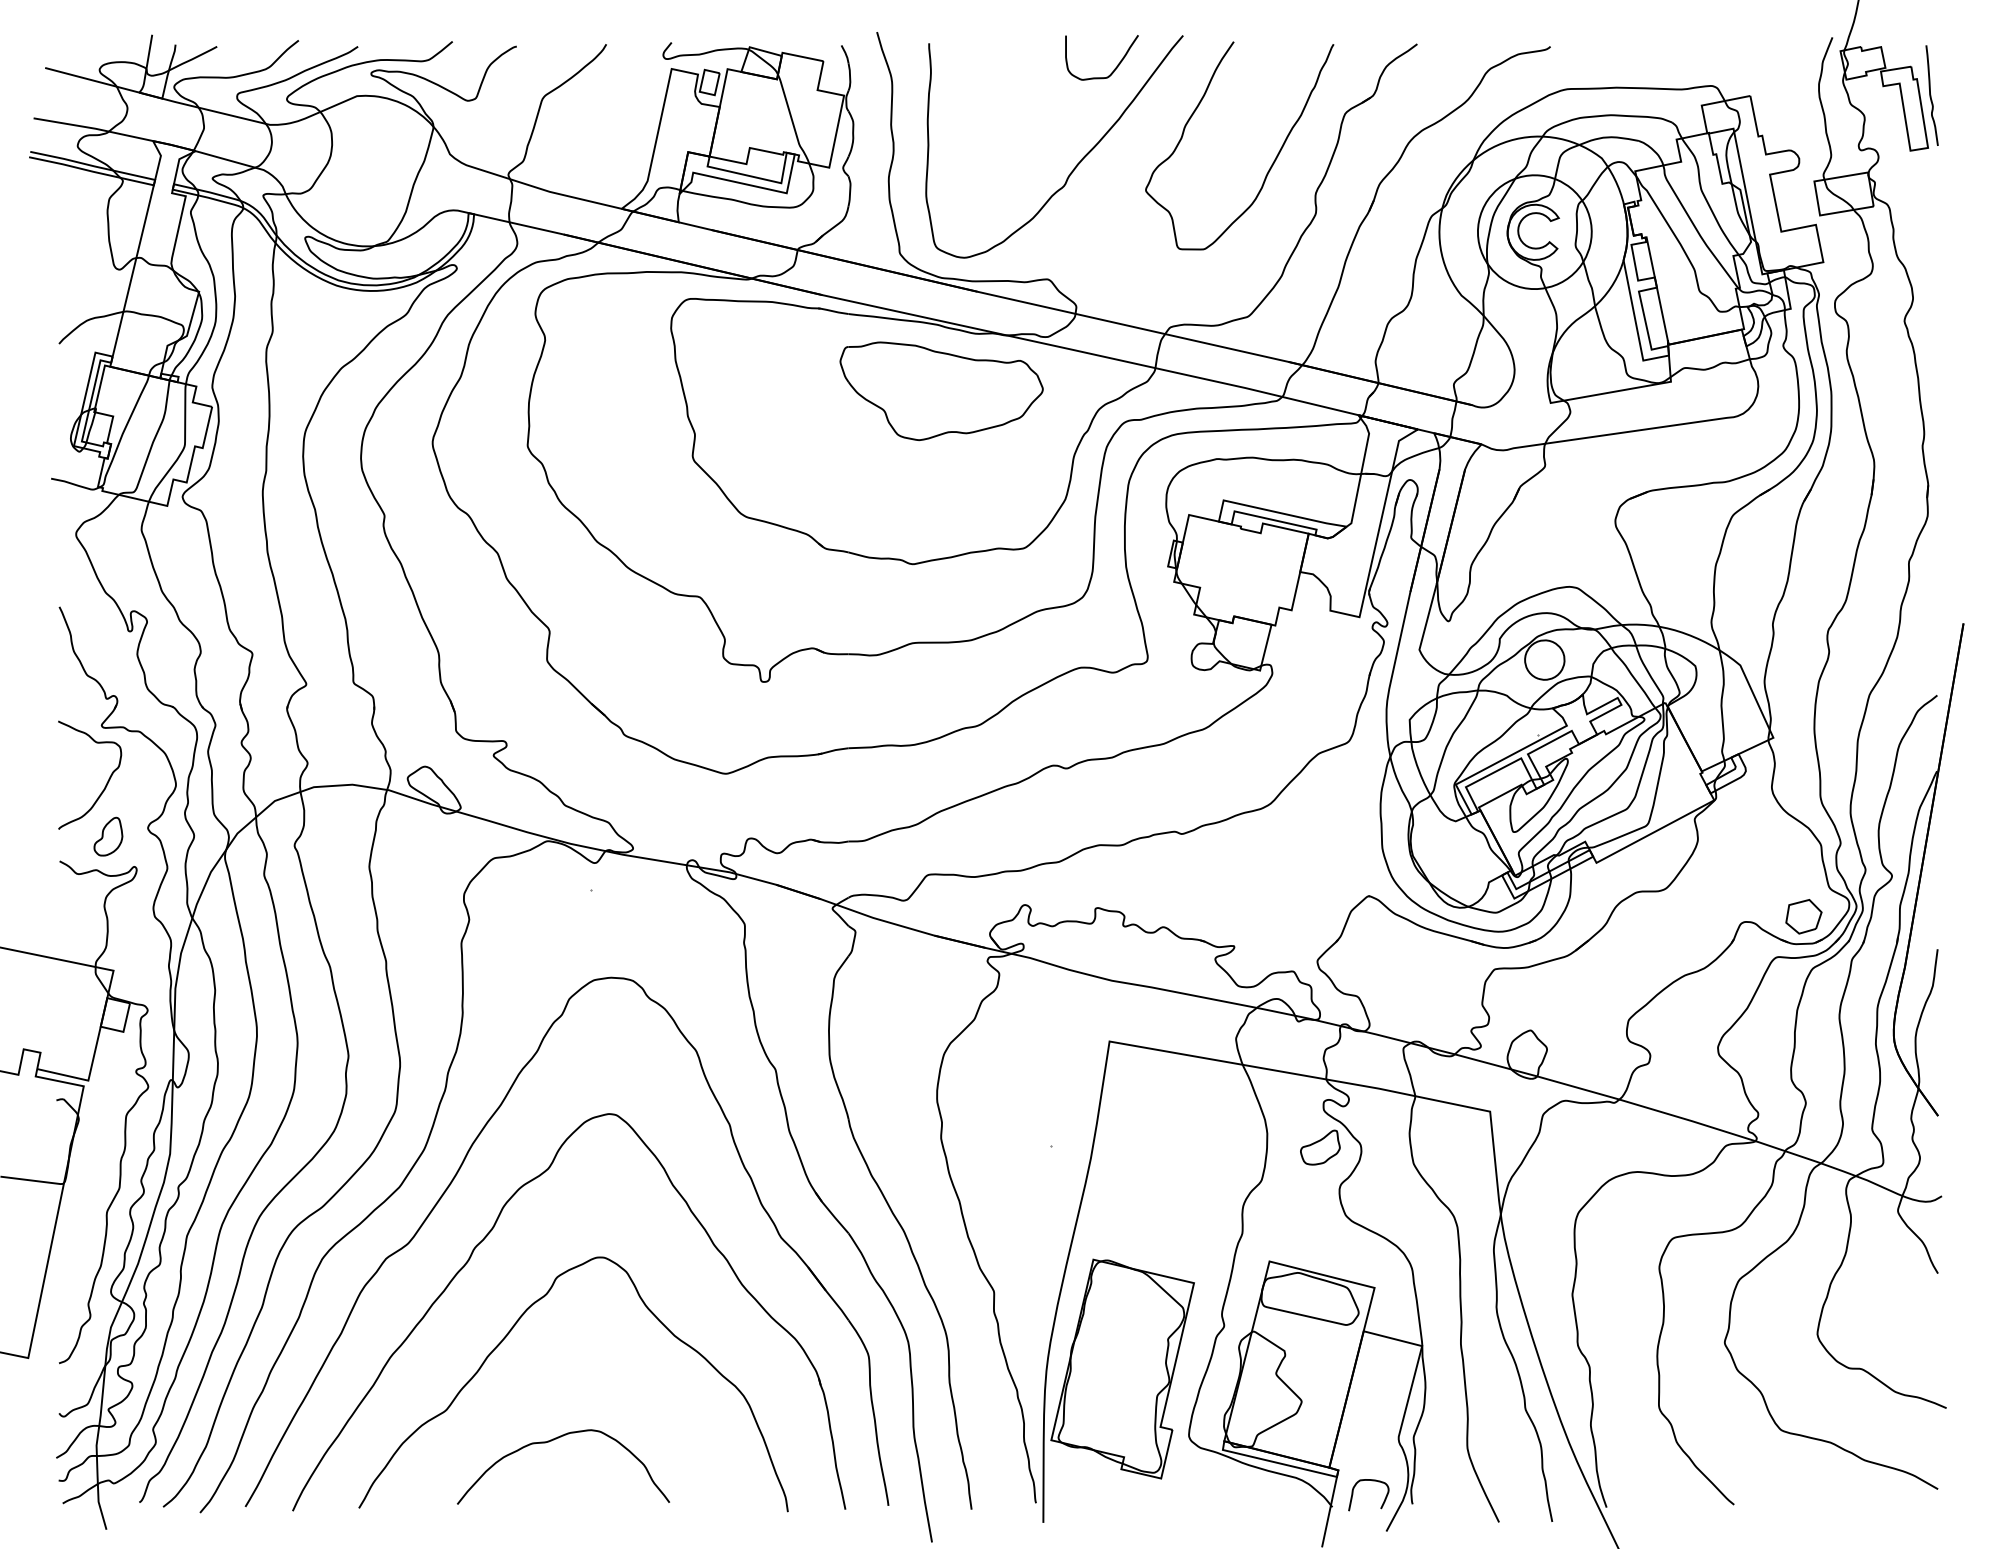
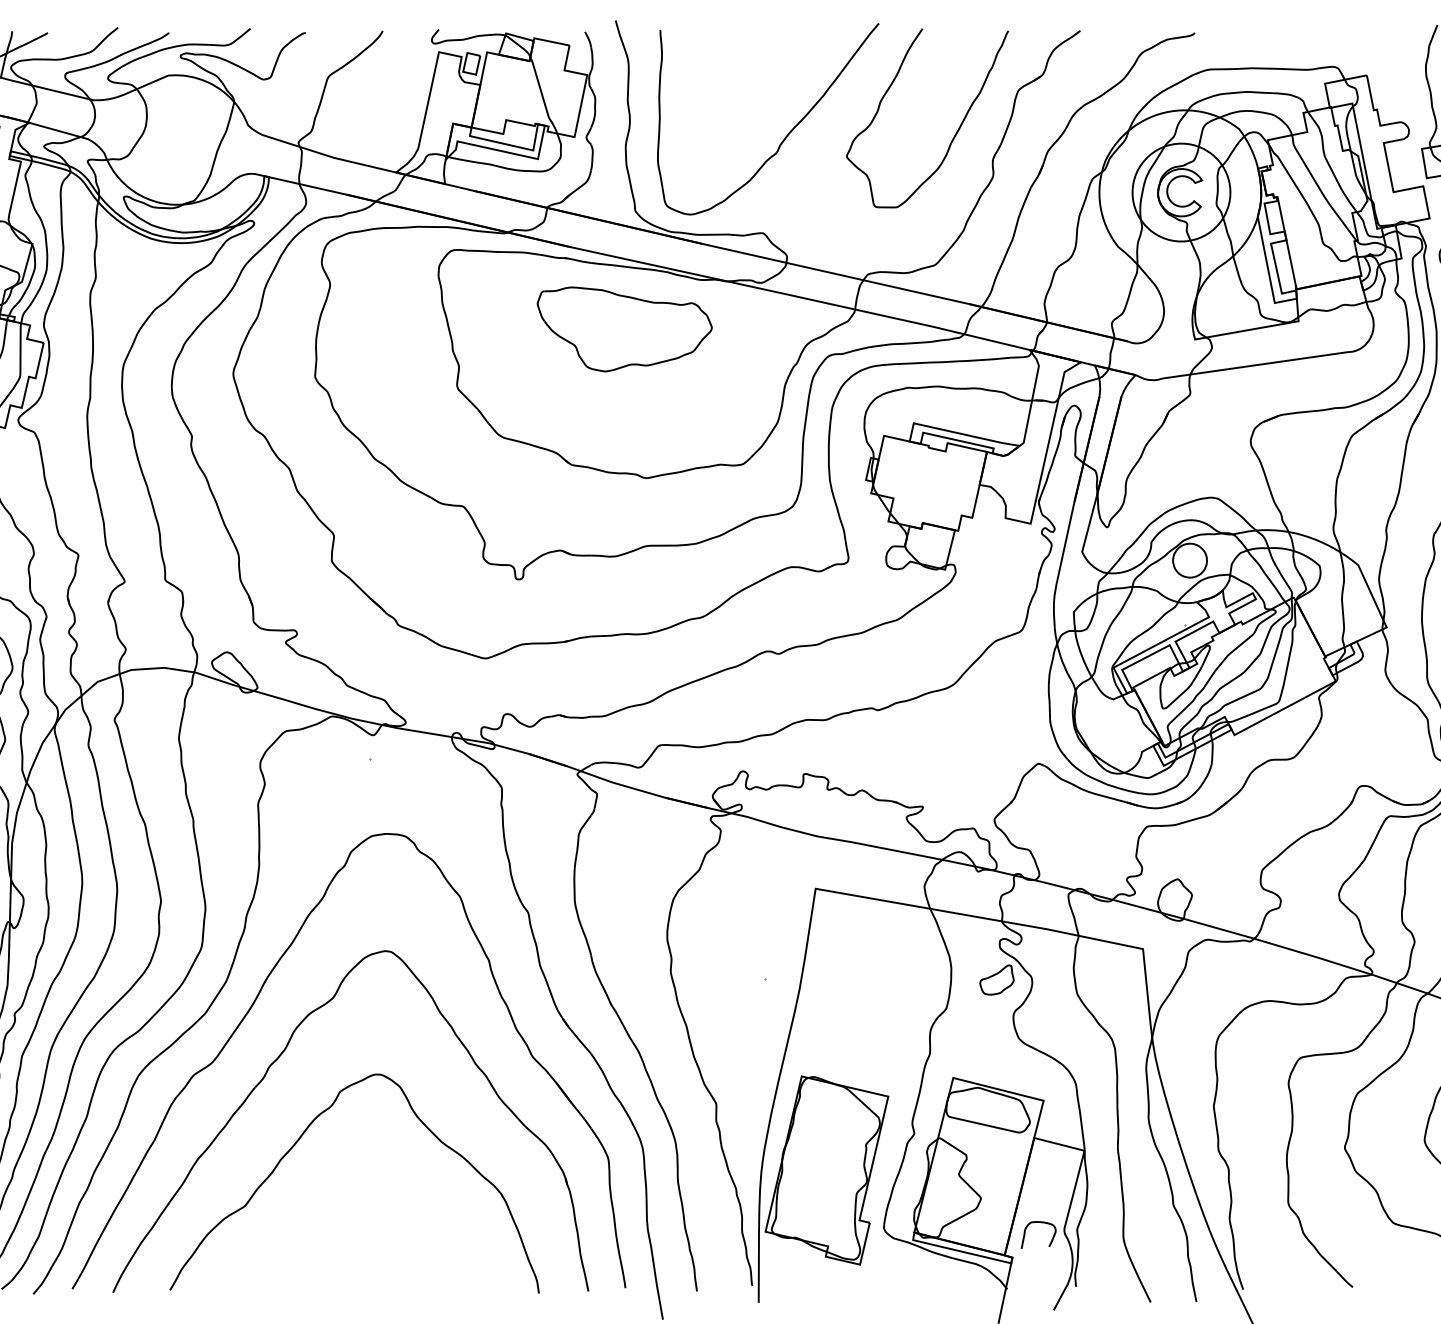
curve: (1114, 68) -> (819, 51), removed
part: (941, 391) -> (624, 329), moved
part: (1803, 916) -> (1412, 781), removed
curve: (554, 1440) -> (338, 1231), removed
curve: (1372, 1481) -> (1041, 1223), moved

